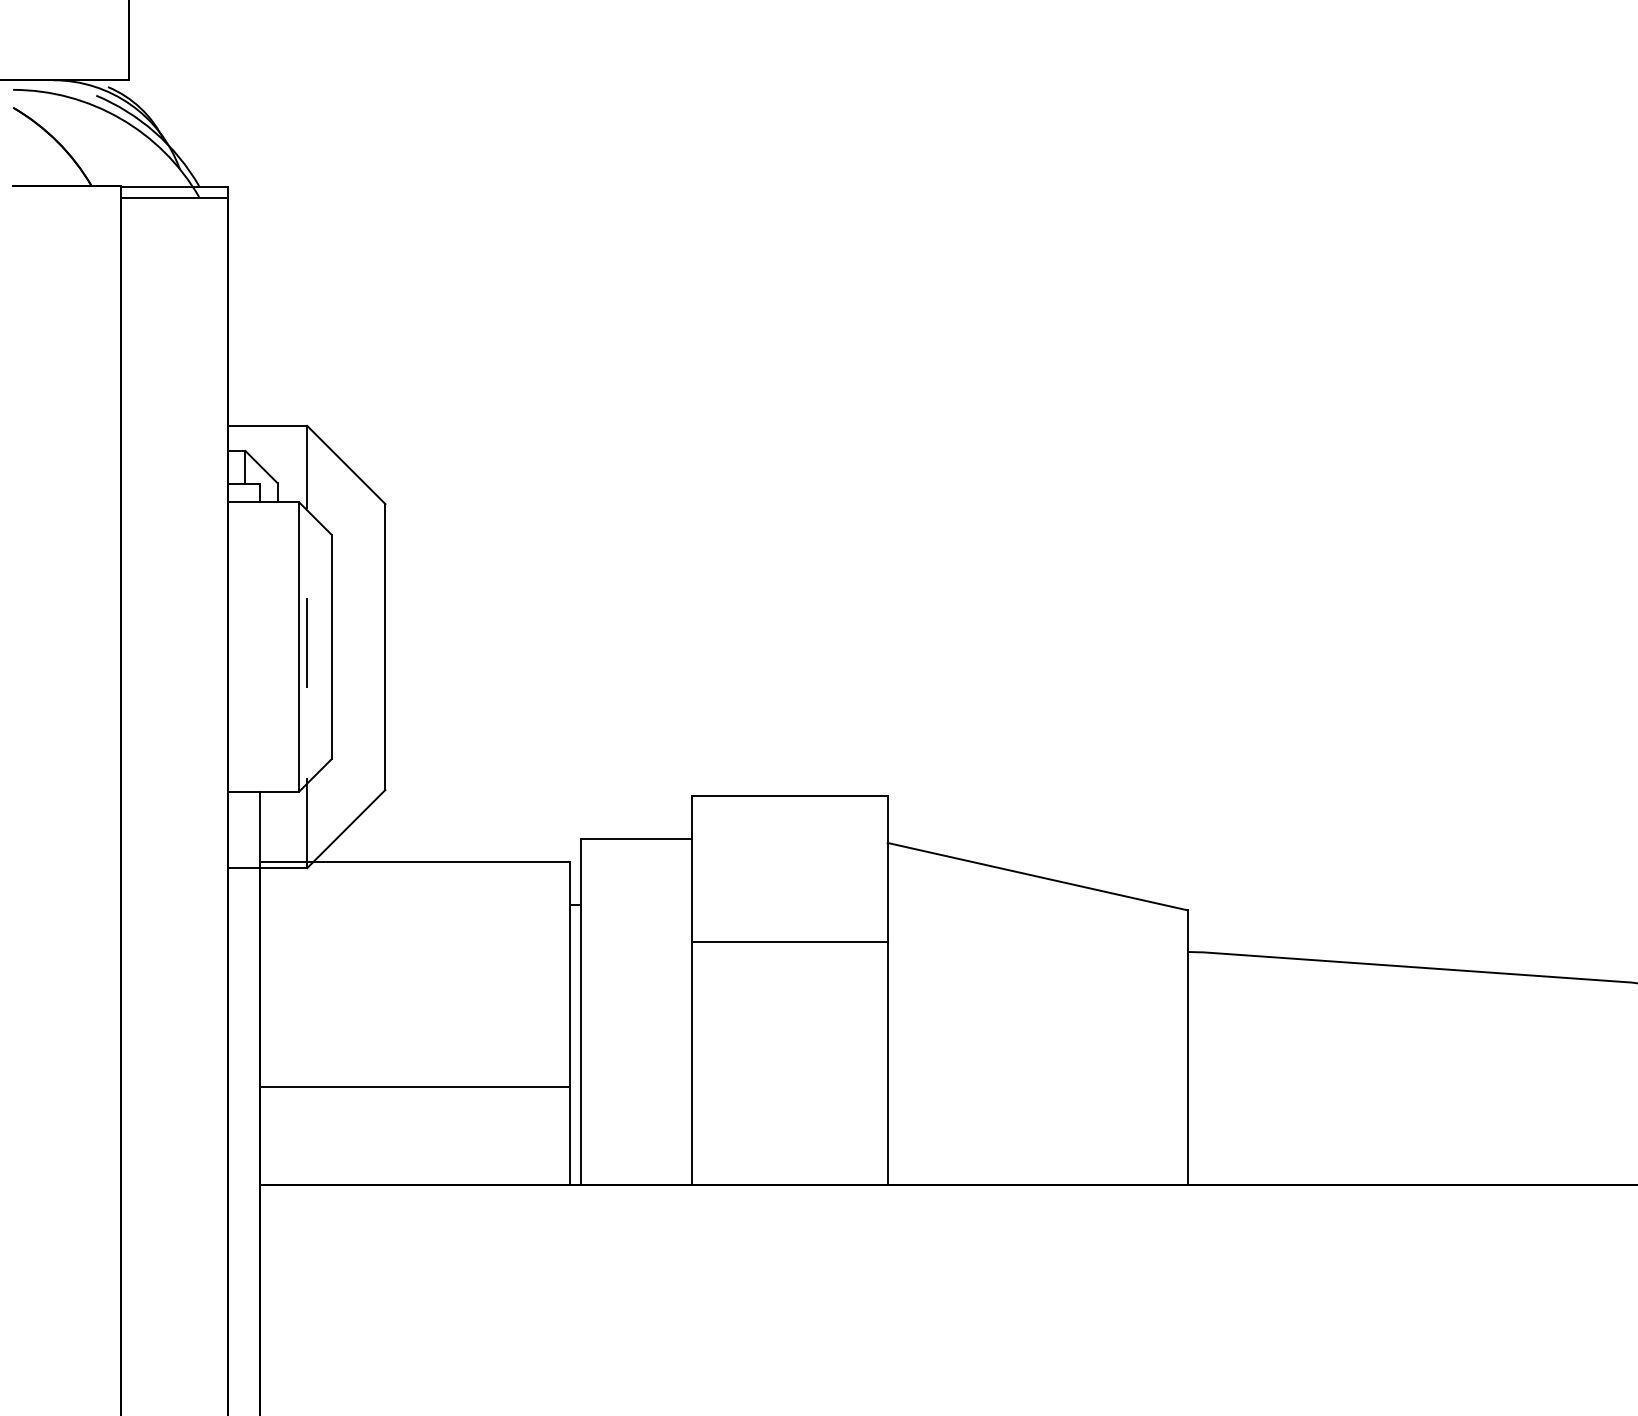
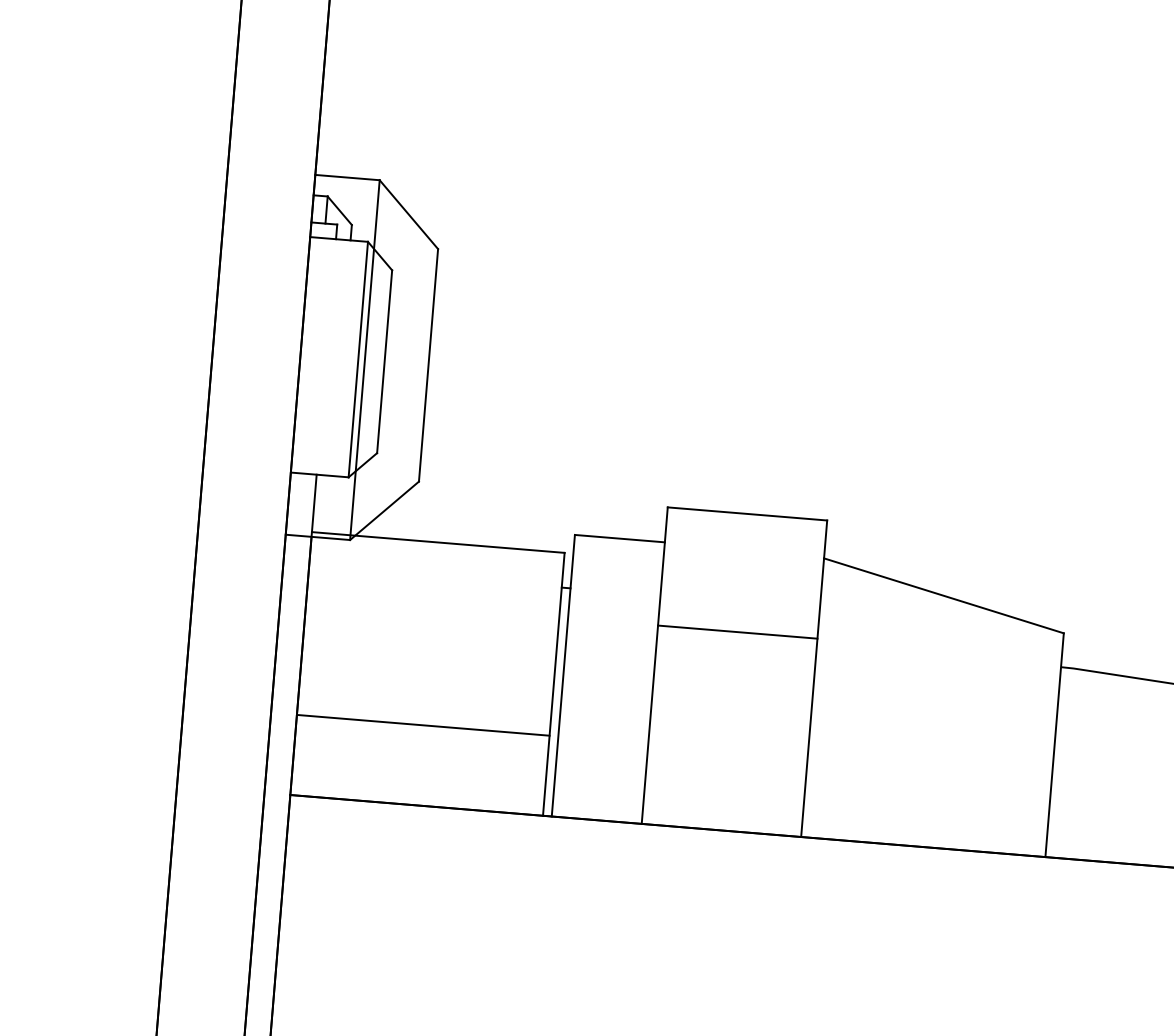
line: (307, 646) -> (365, 359), dashed -> solid

